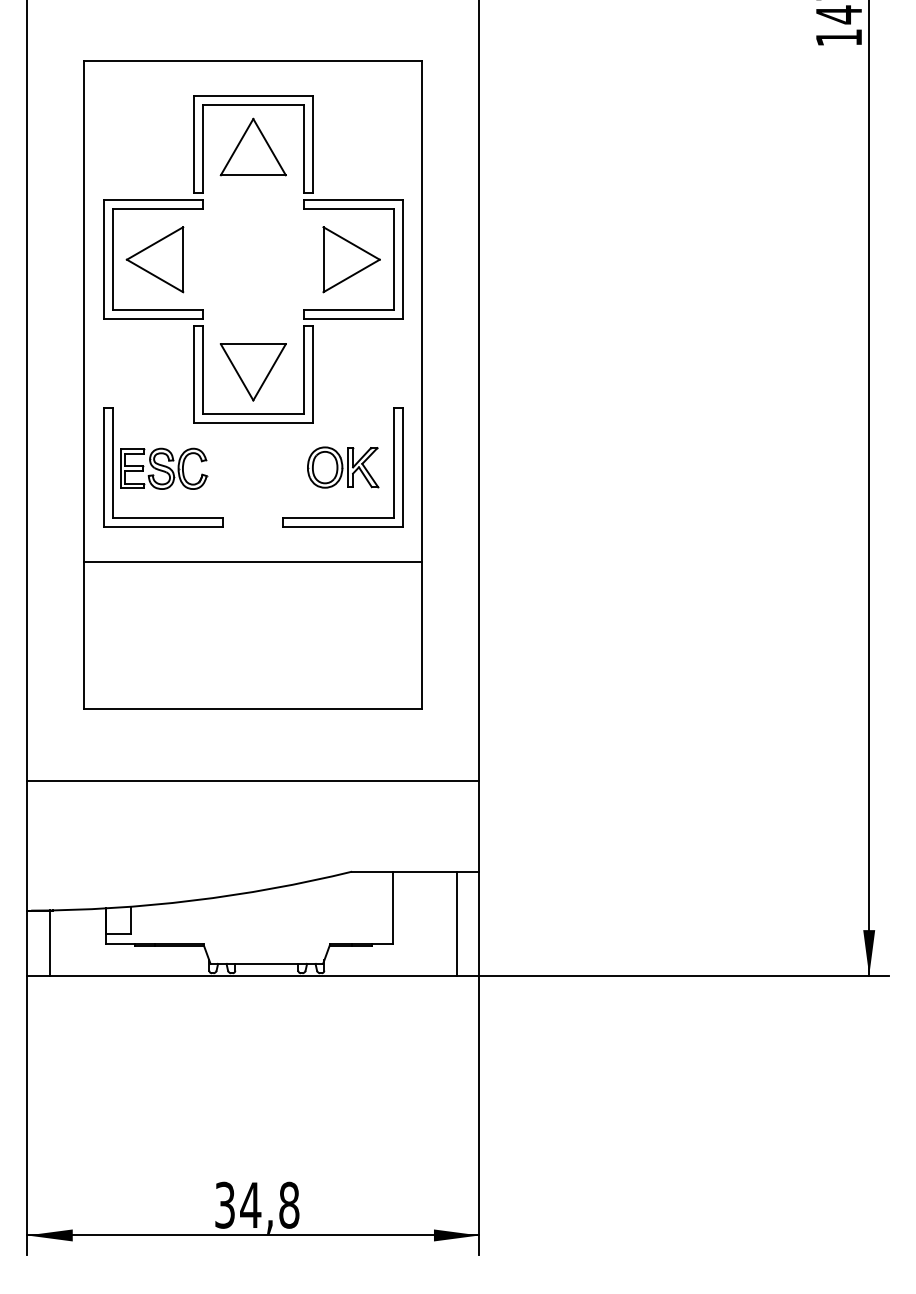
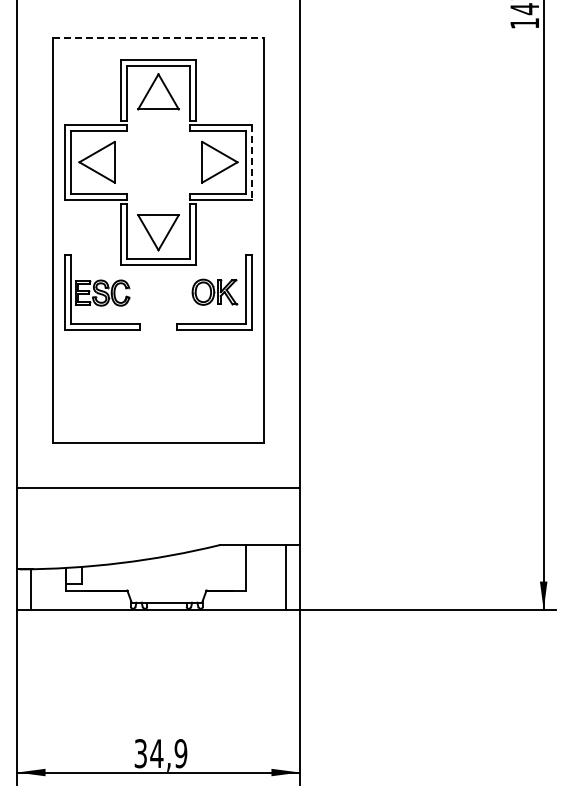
line: (253, 60) -> (158, 37), solid -> dashed
line: (402, 260) -> (251, 162), solid -> dashed
line: (253, 562) -> (158, 351), removed
text: (288, 1205) -> (180, 753), 34,8 -> 34,9

